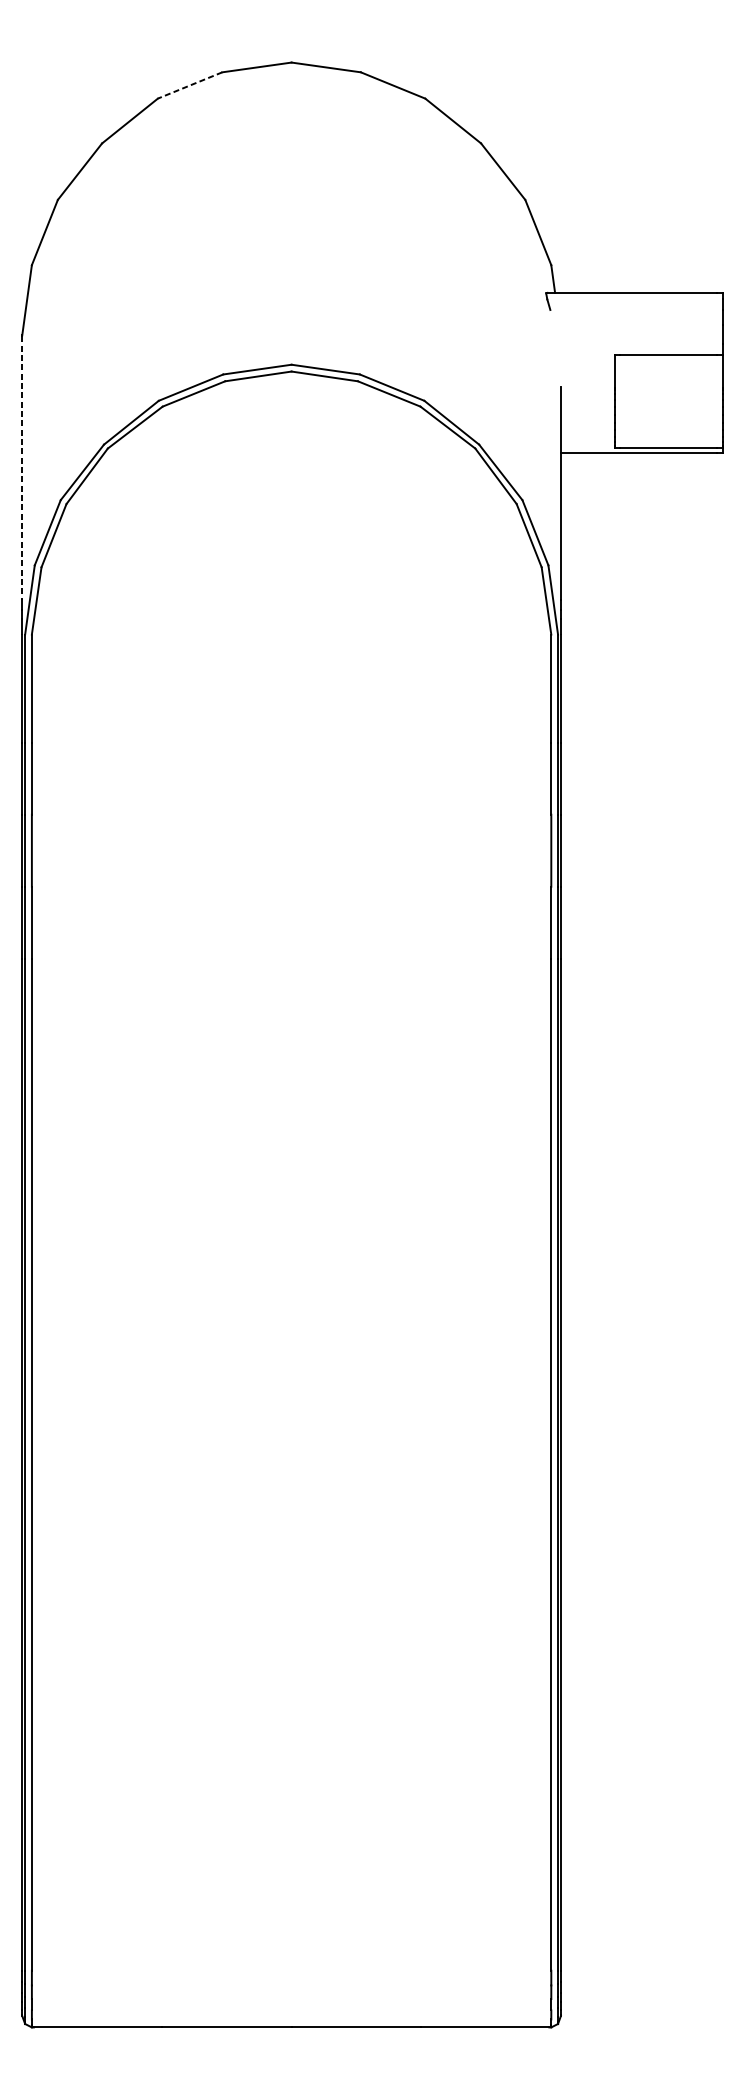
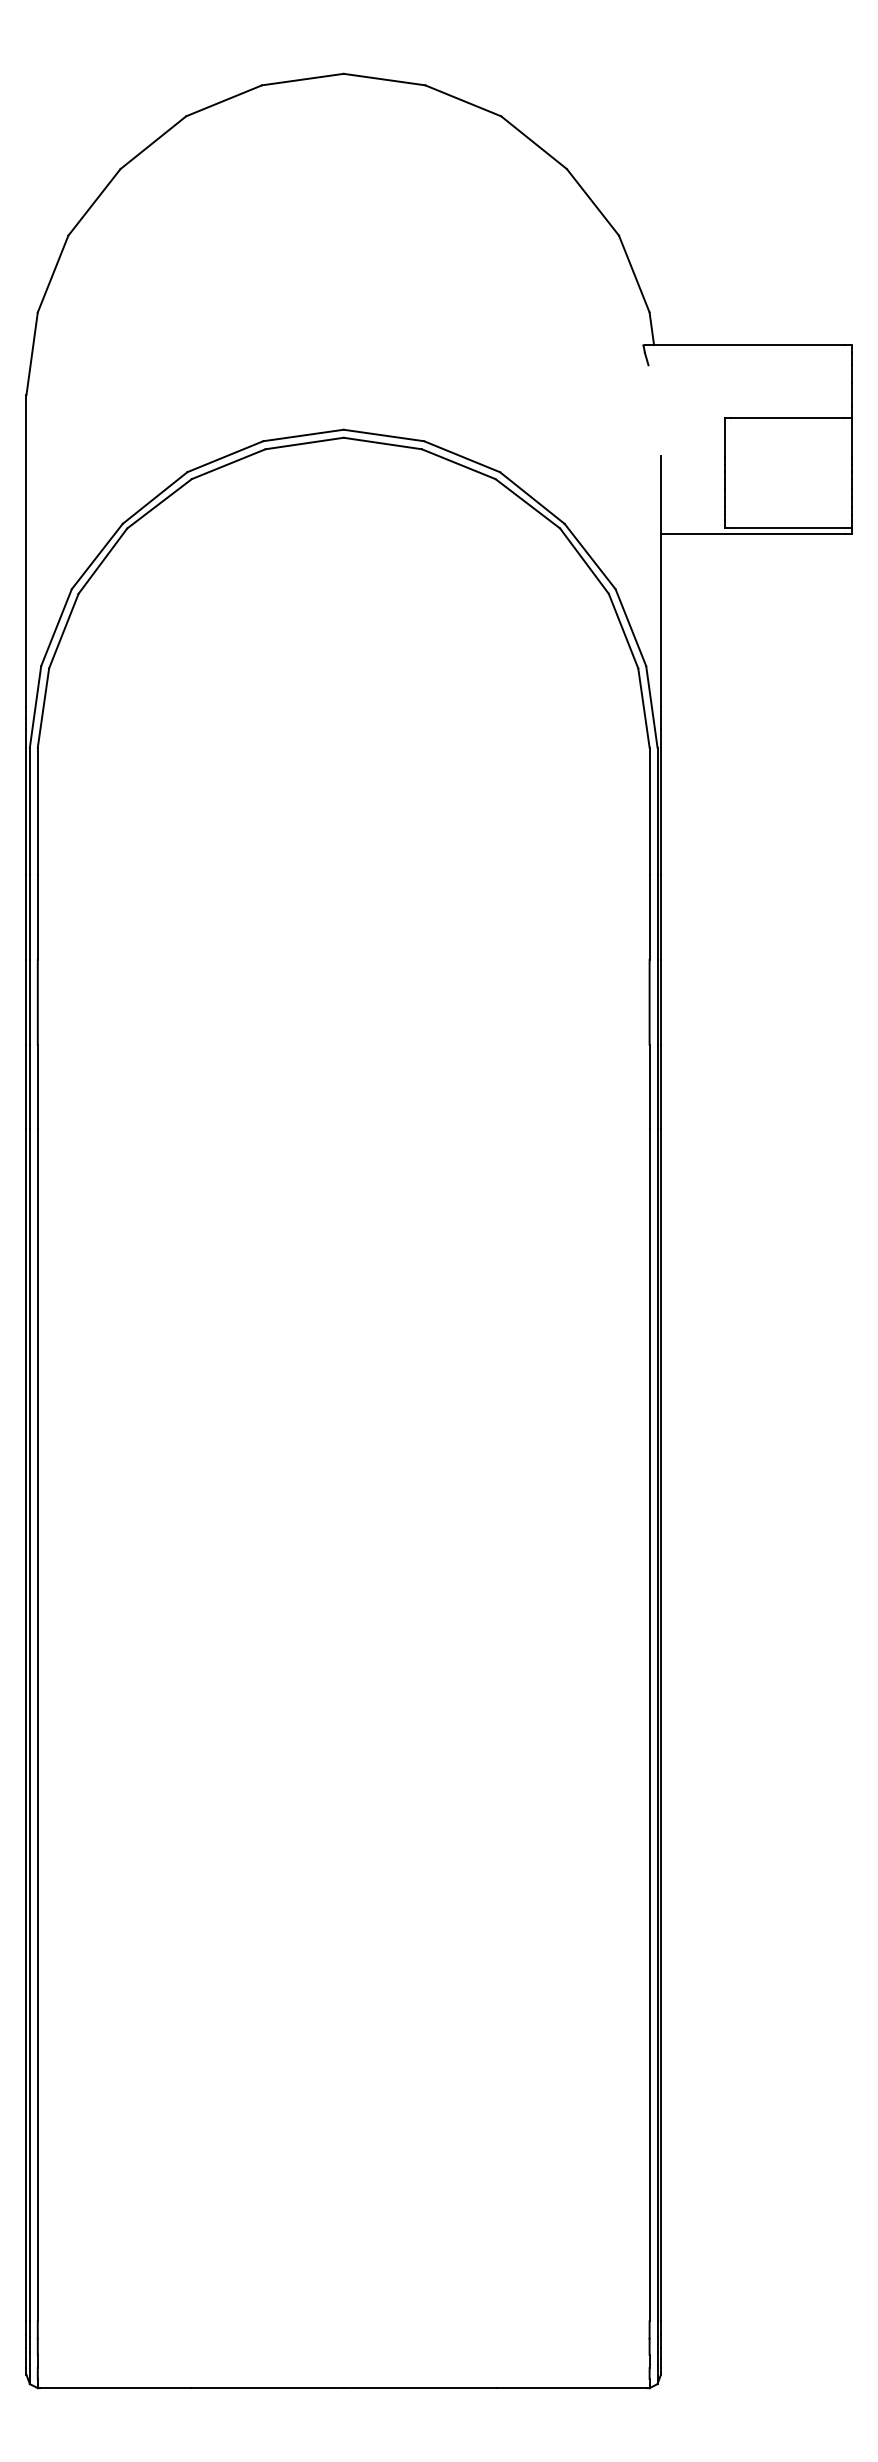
line: (190, 85) -> (224, 100), dashed -> solid
line: (22, 468) -> (26, 551), dashed -> solid

